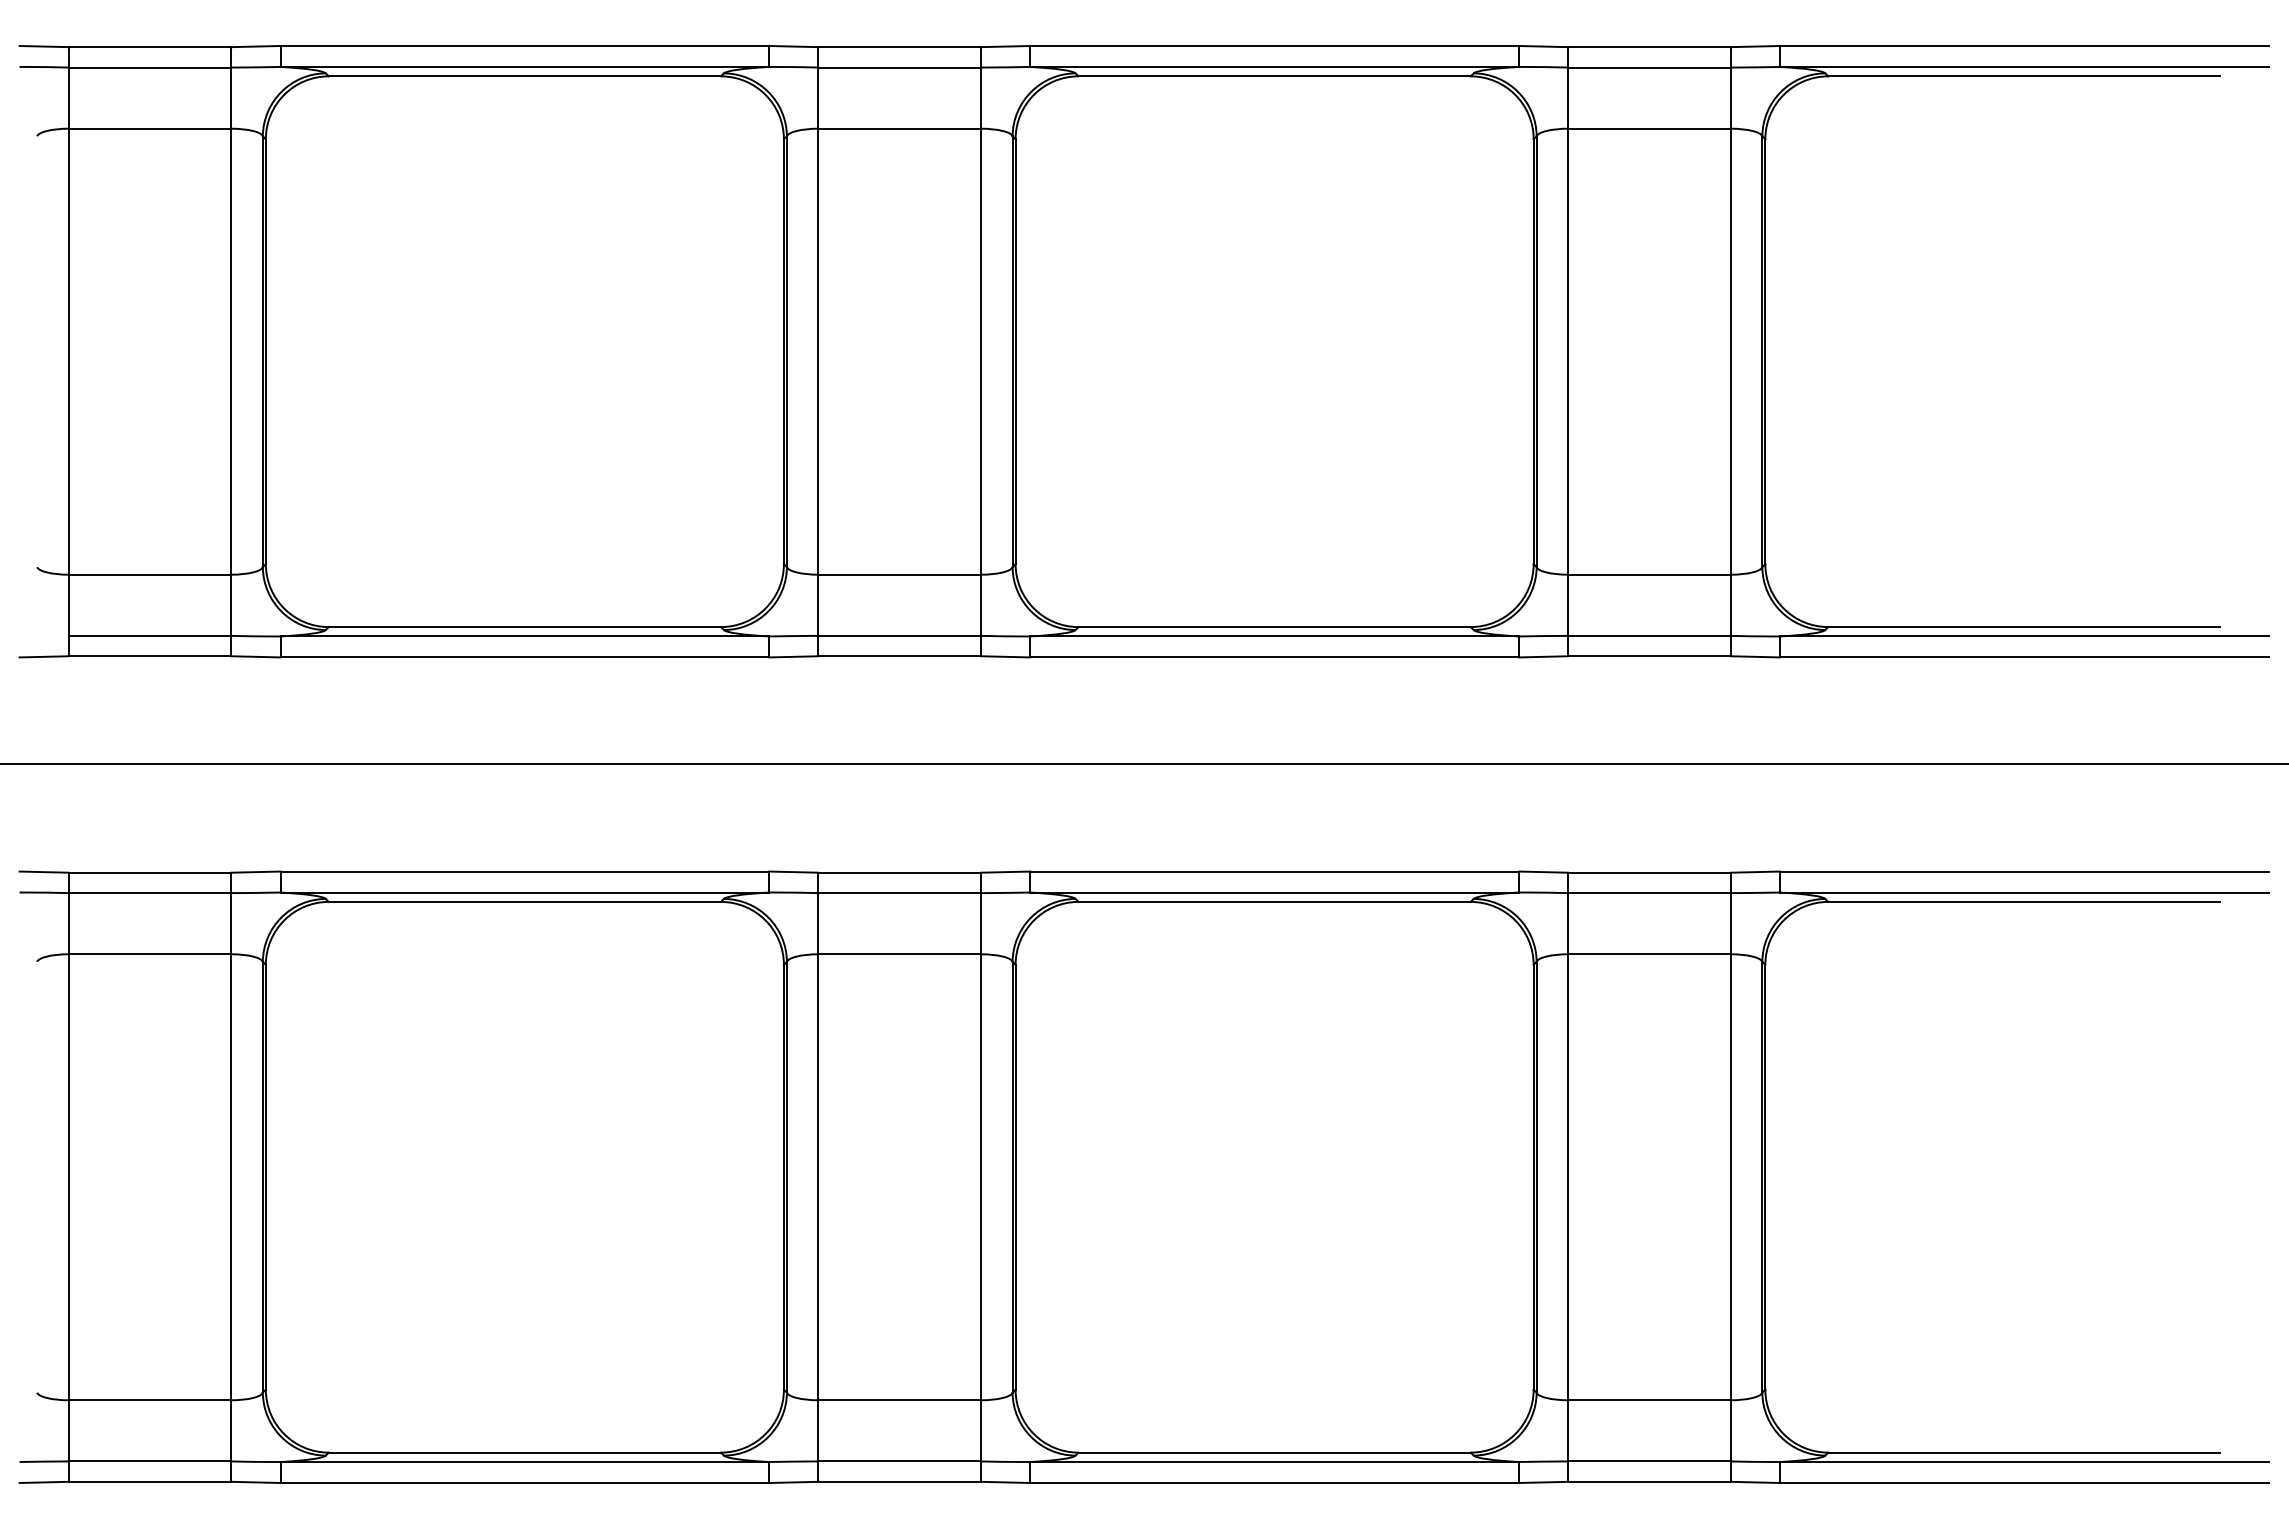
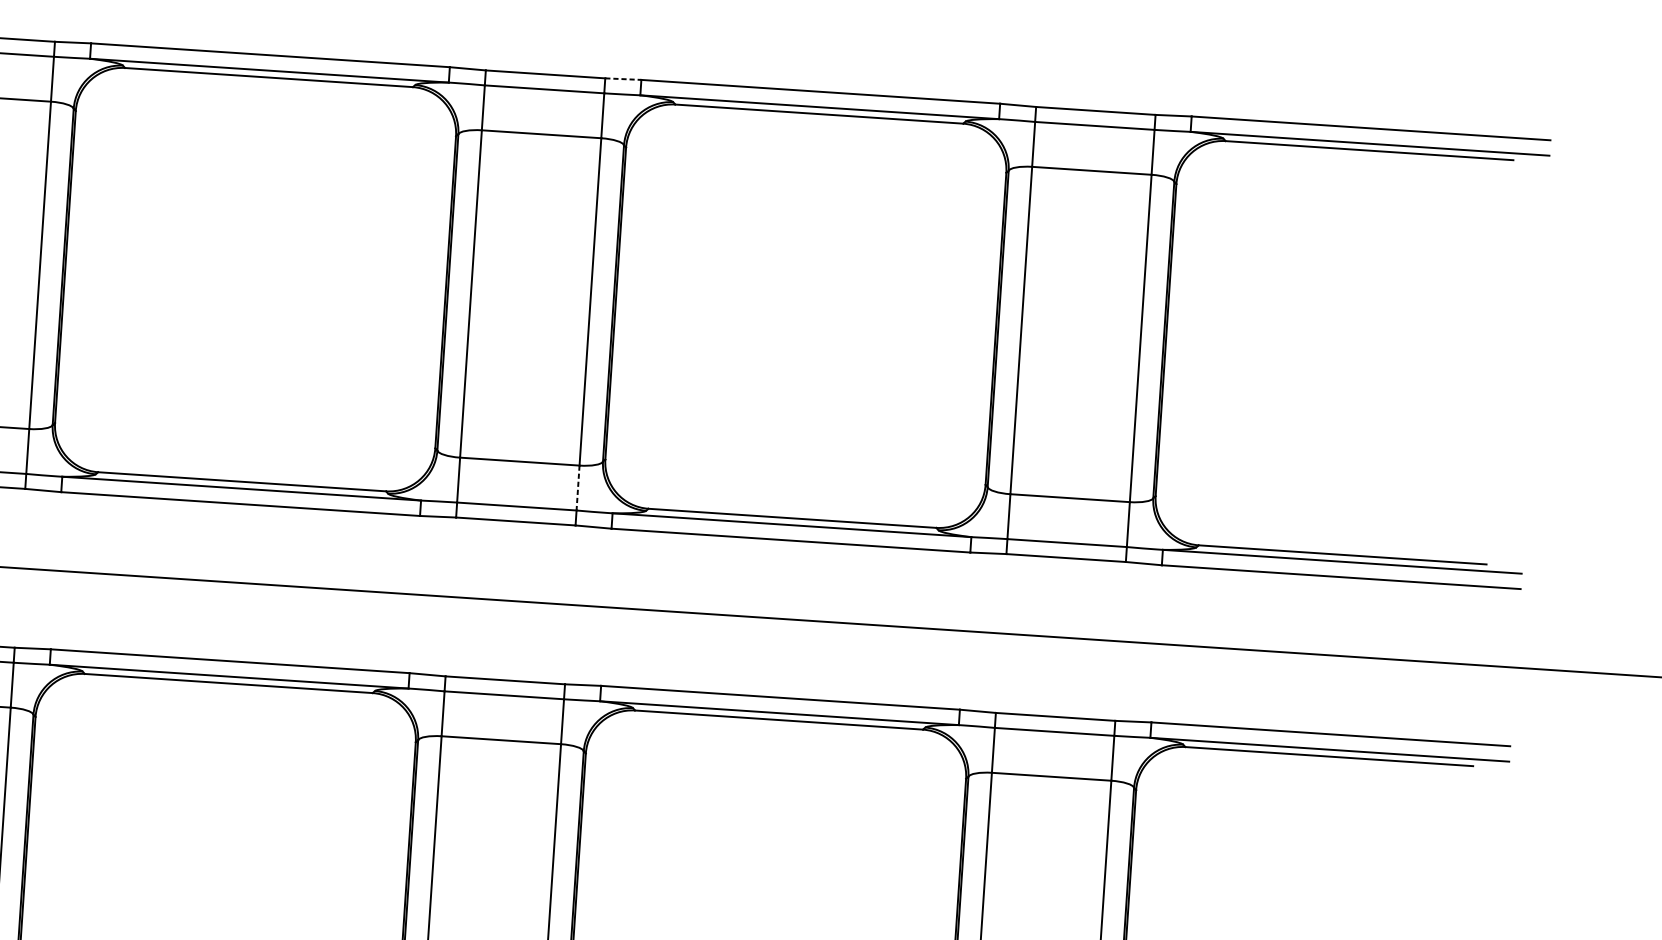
line: (1005, 46) -> (623, 79), solid -> dashed
line: (981, 605) -> (578, 488), solid -> dashed

